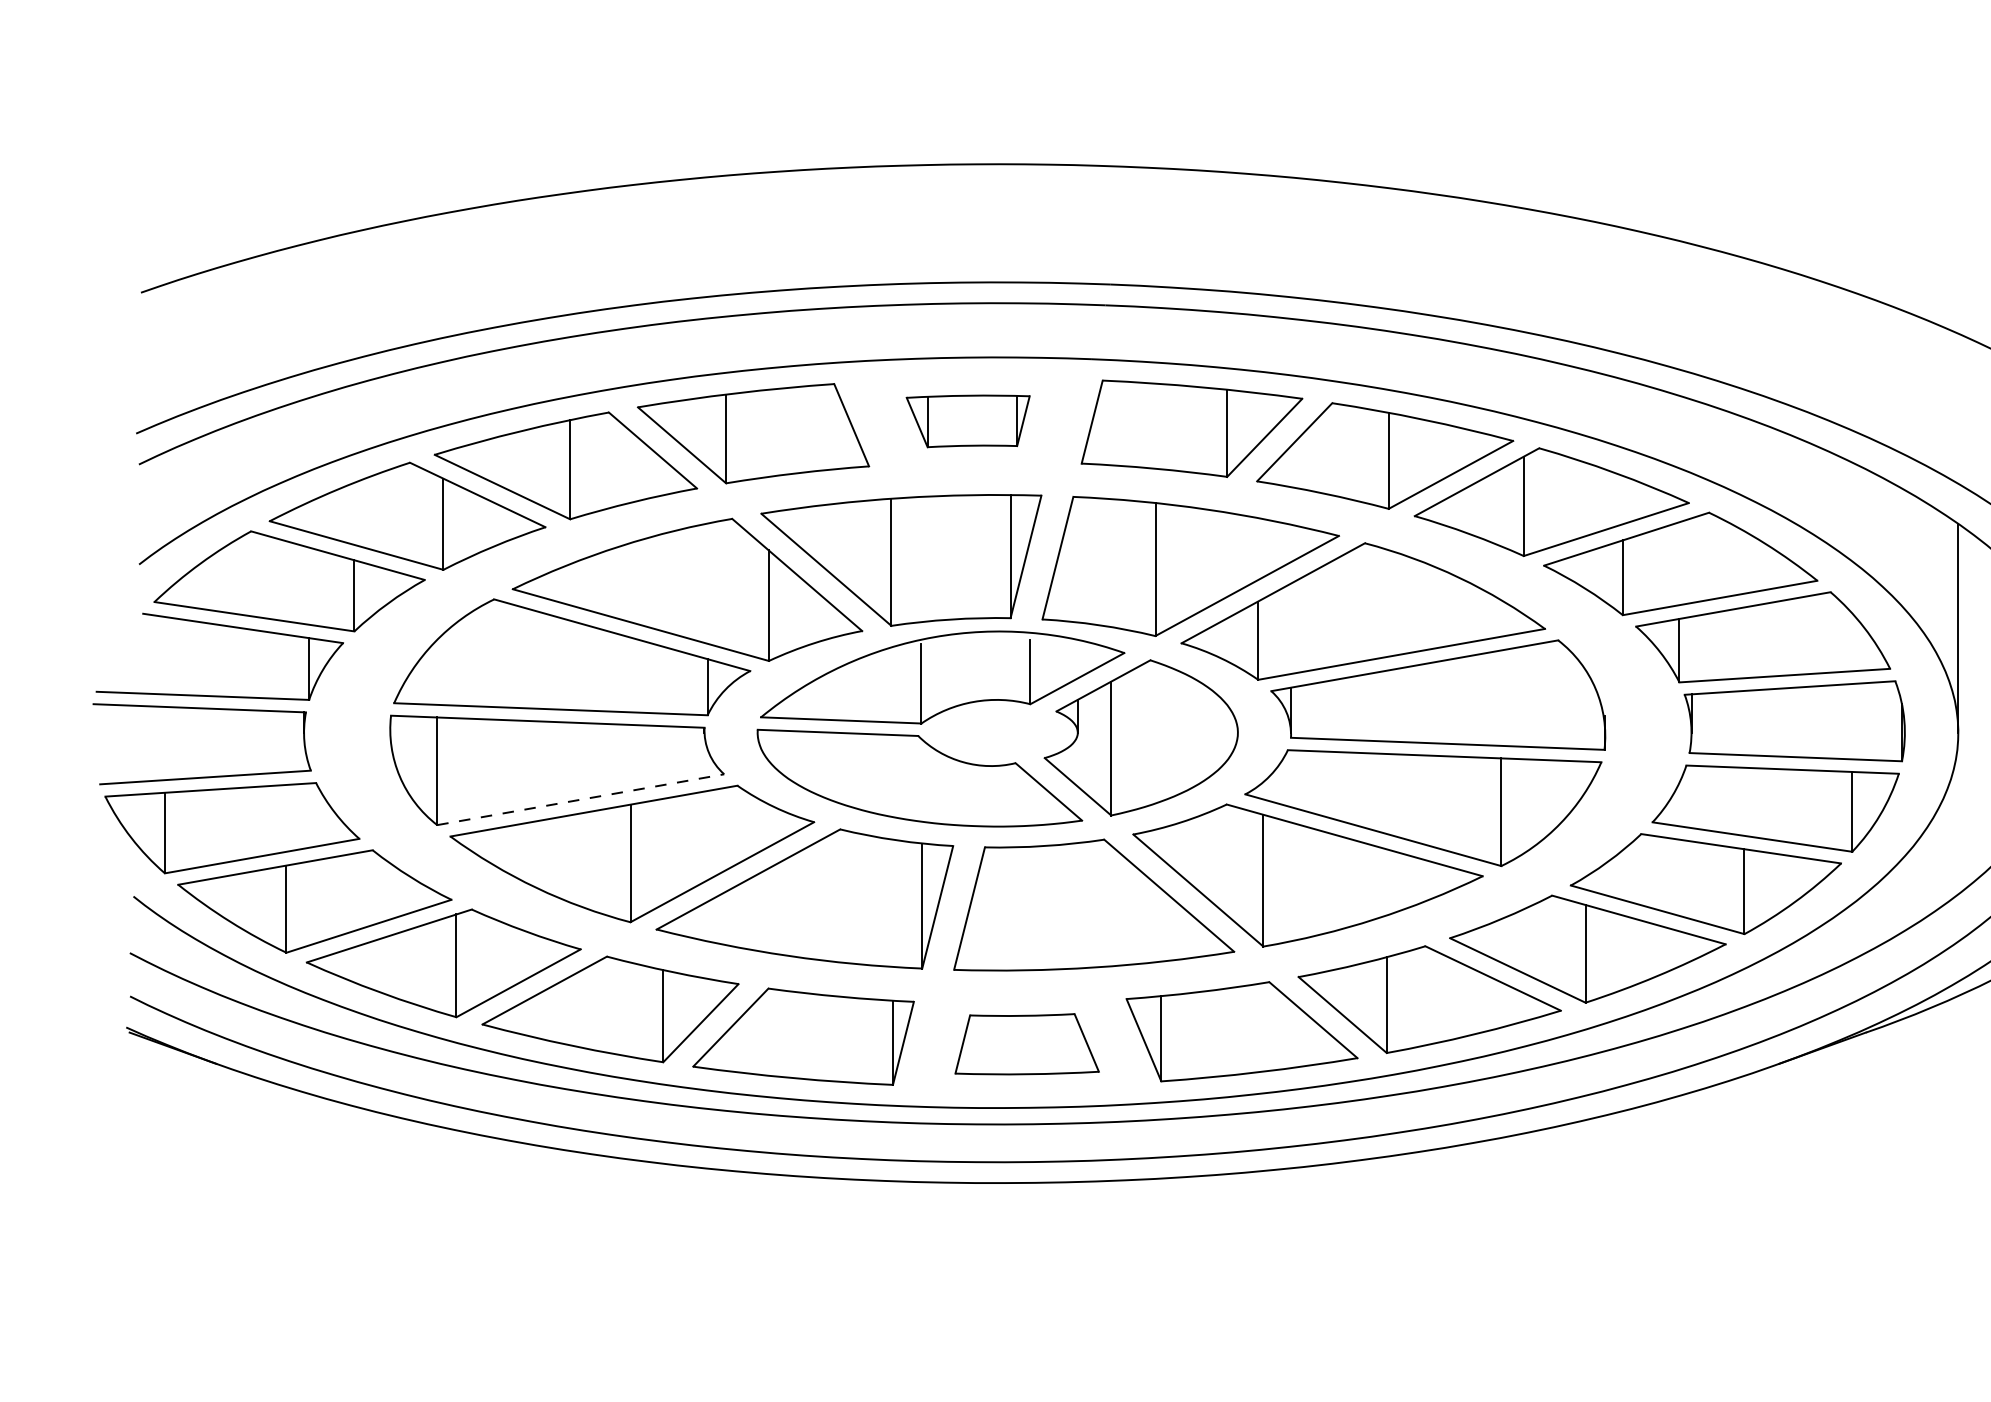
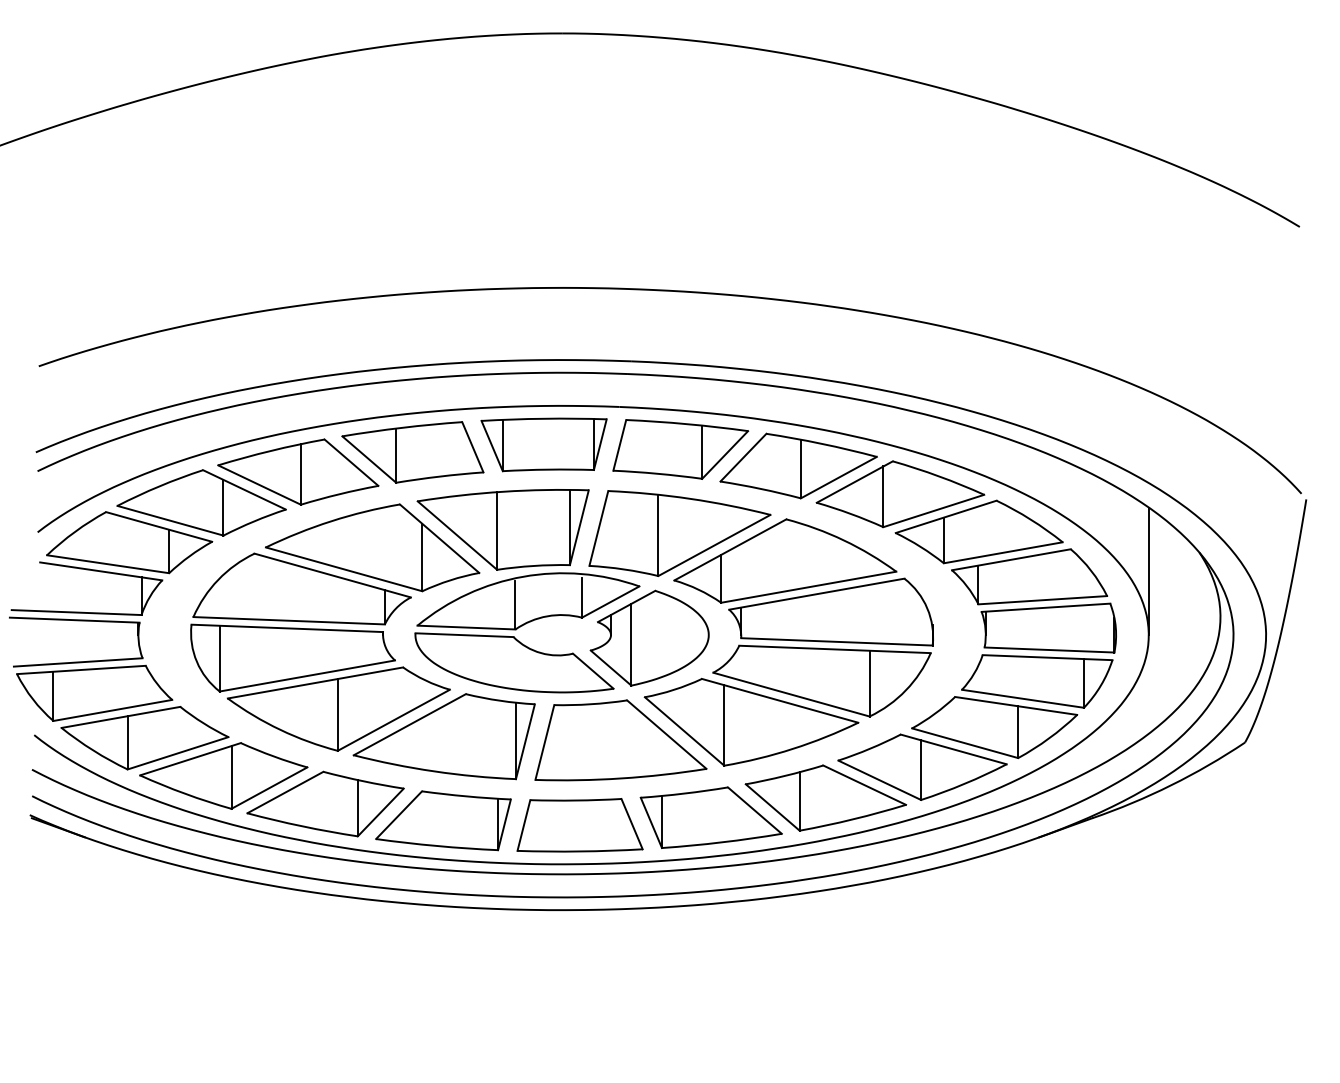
part: (967, 420) -> (543, 444), size x1.67
line: (580, 798) -> (307, 675), dashed -> solid
part: (1026, 1044) -> (579, 825), size x1.43

